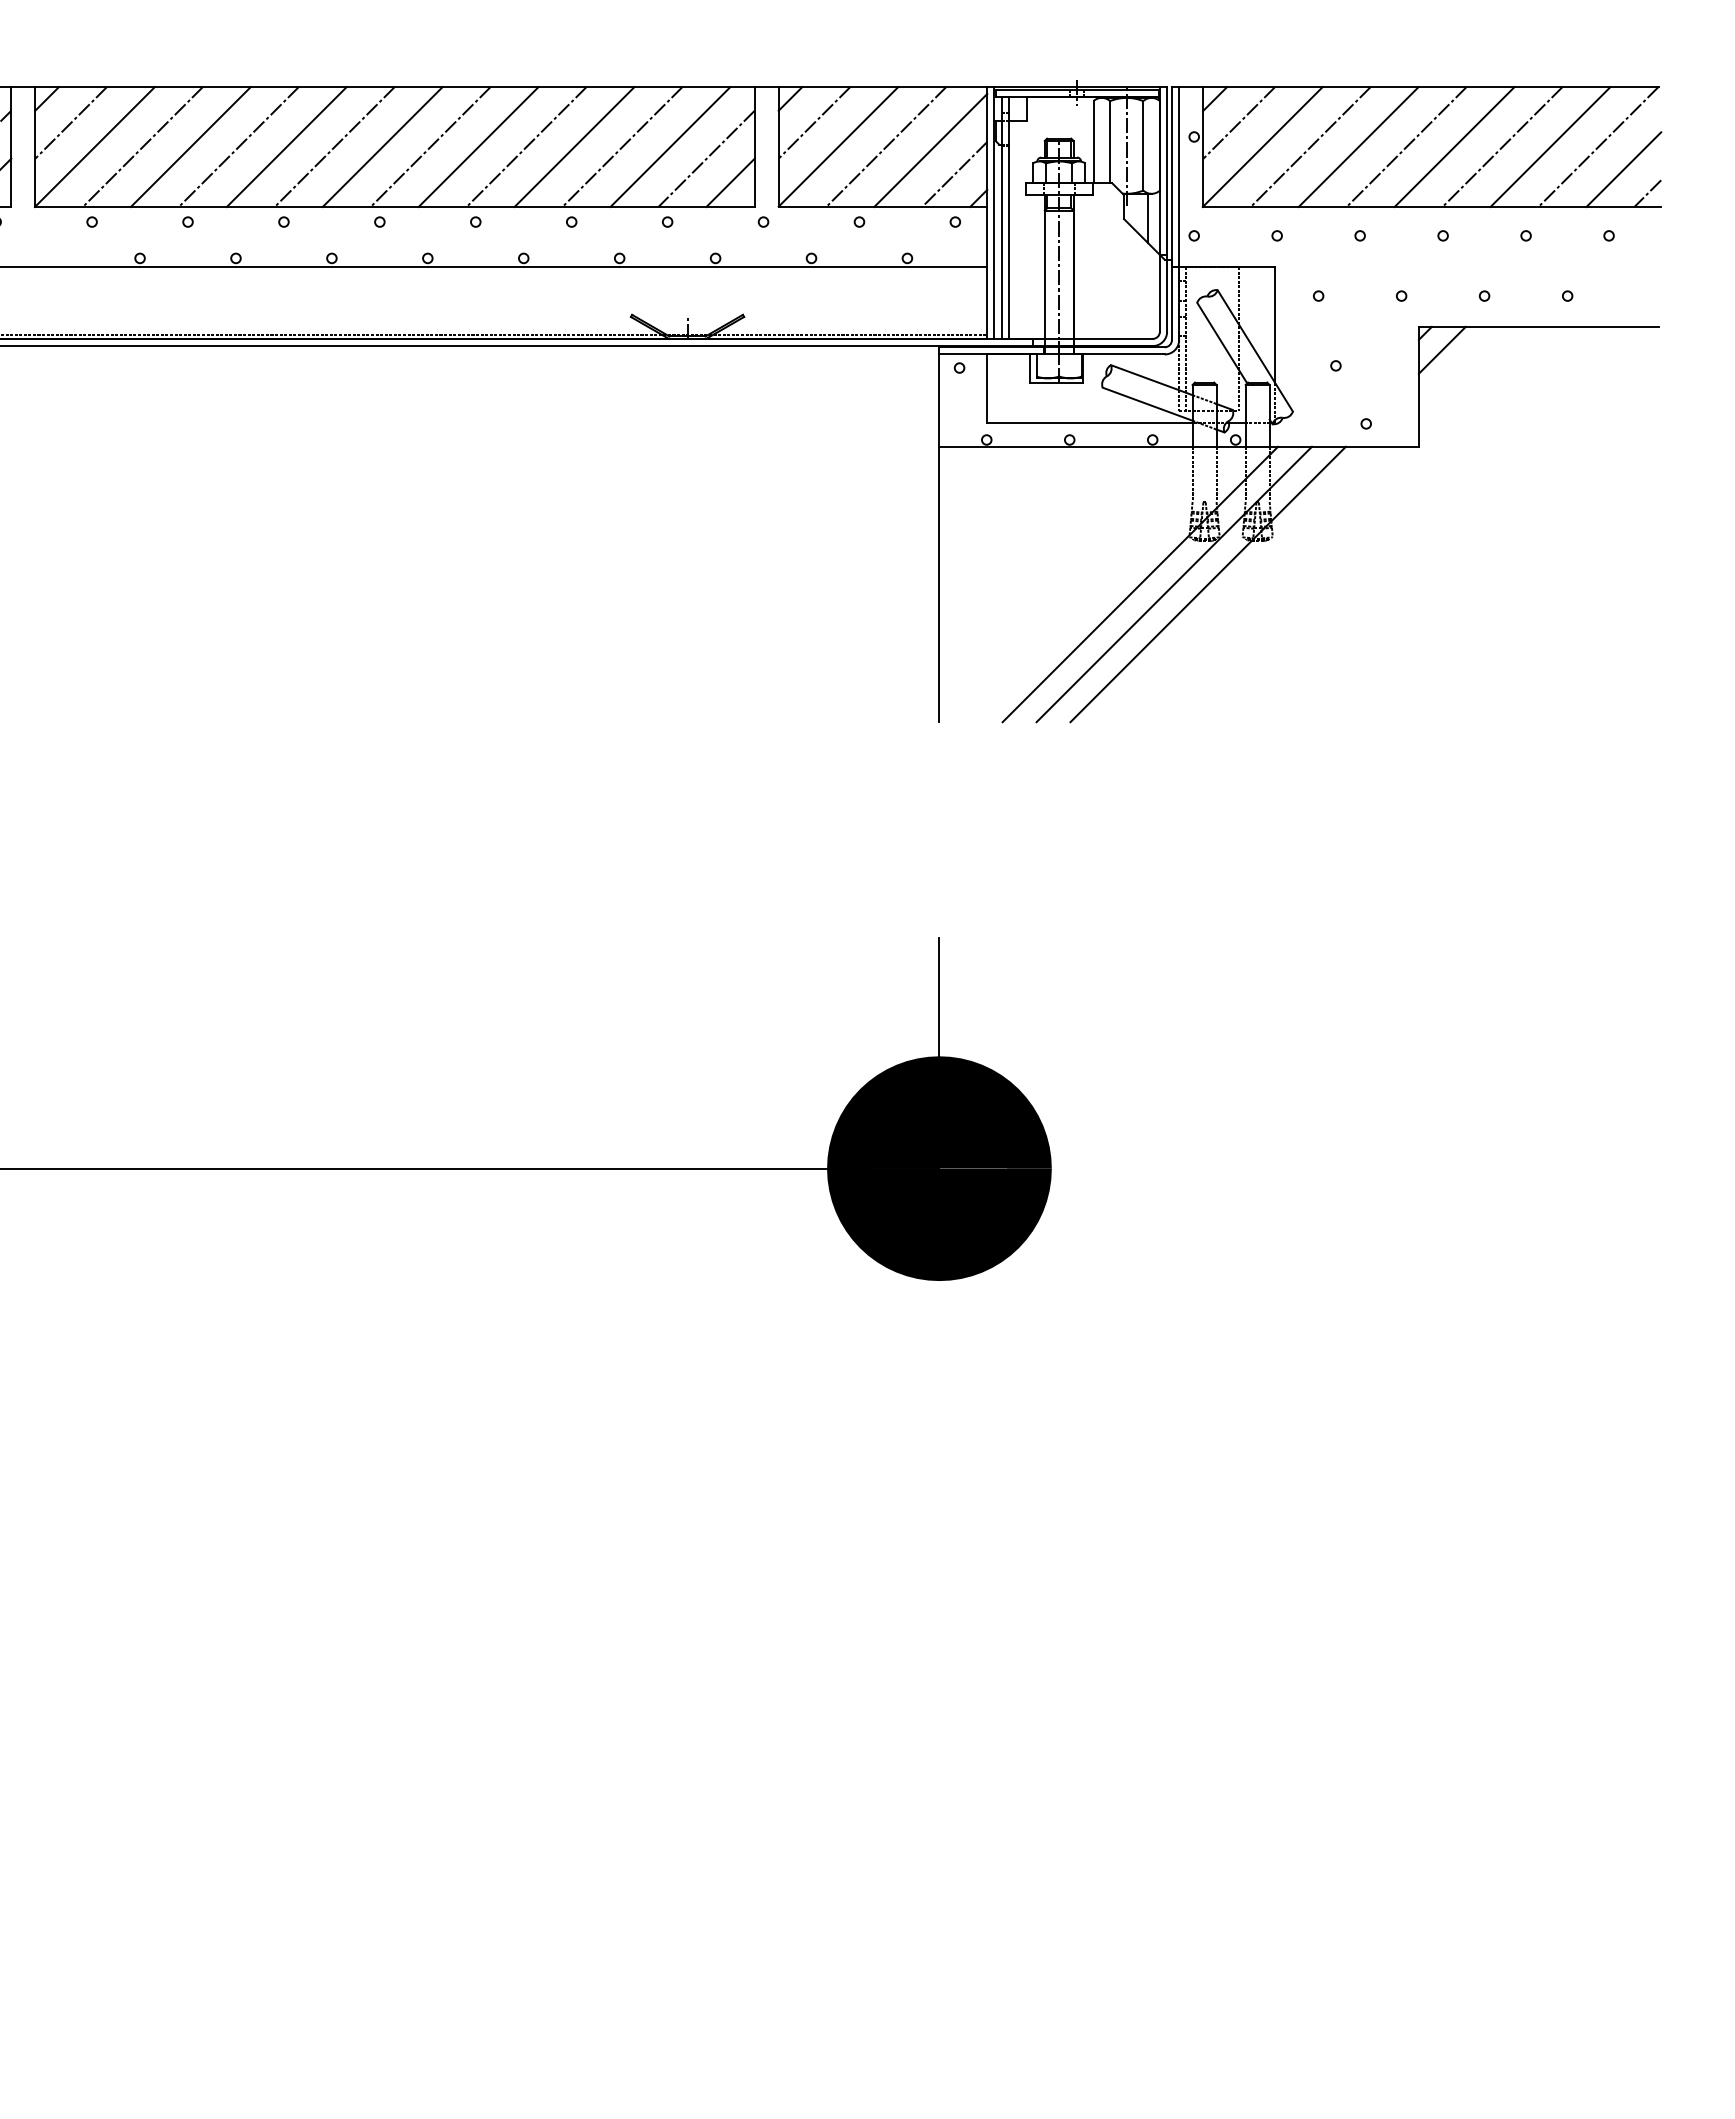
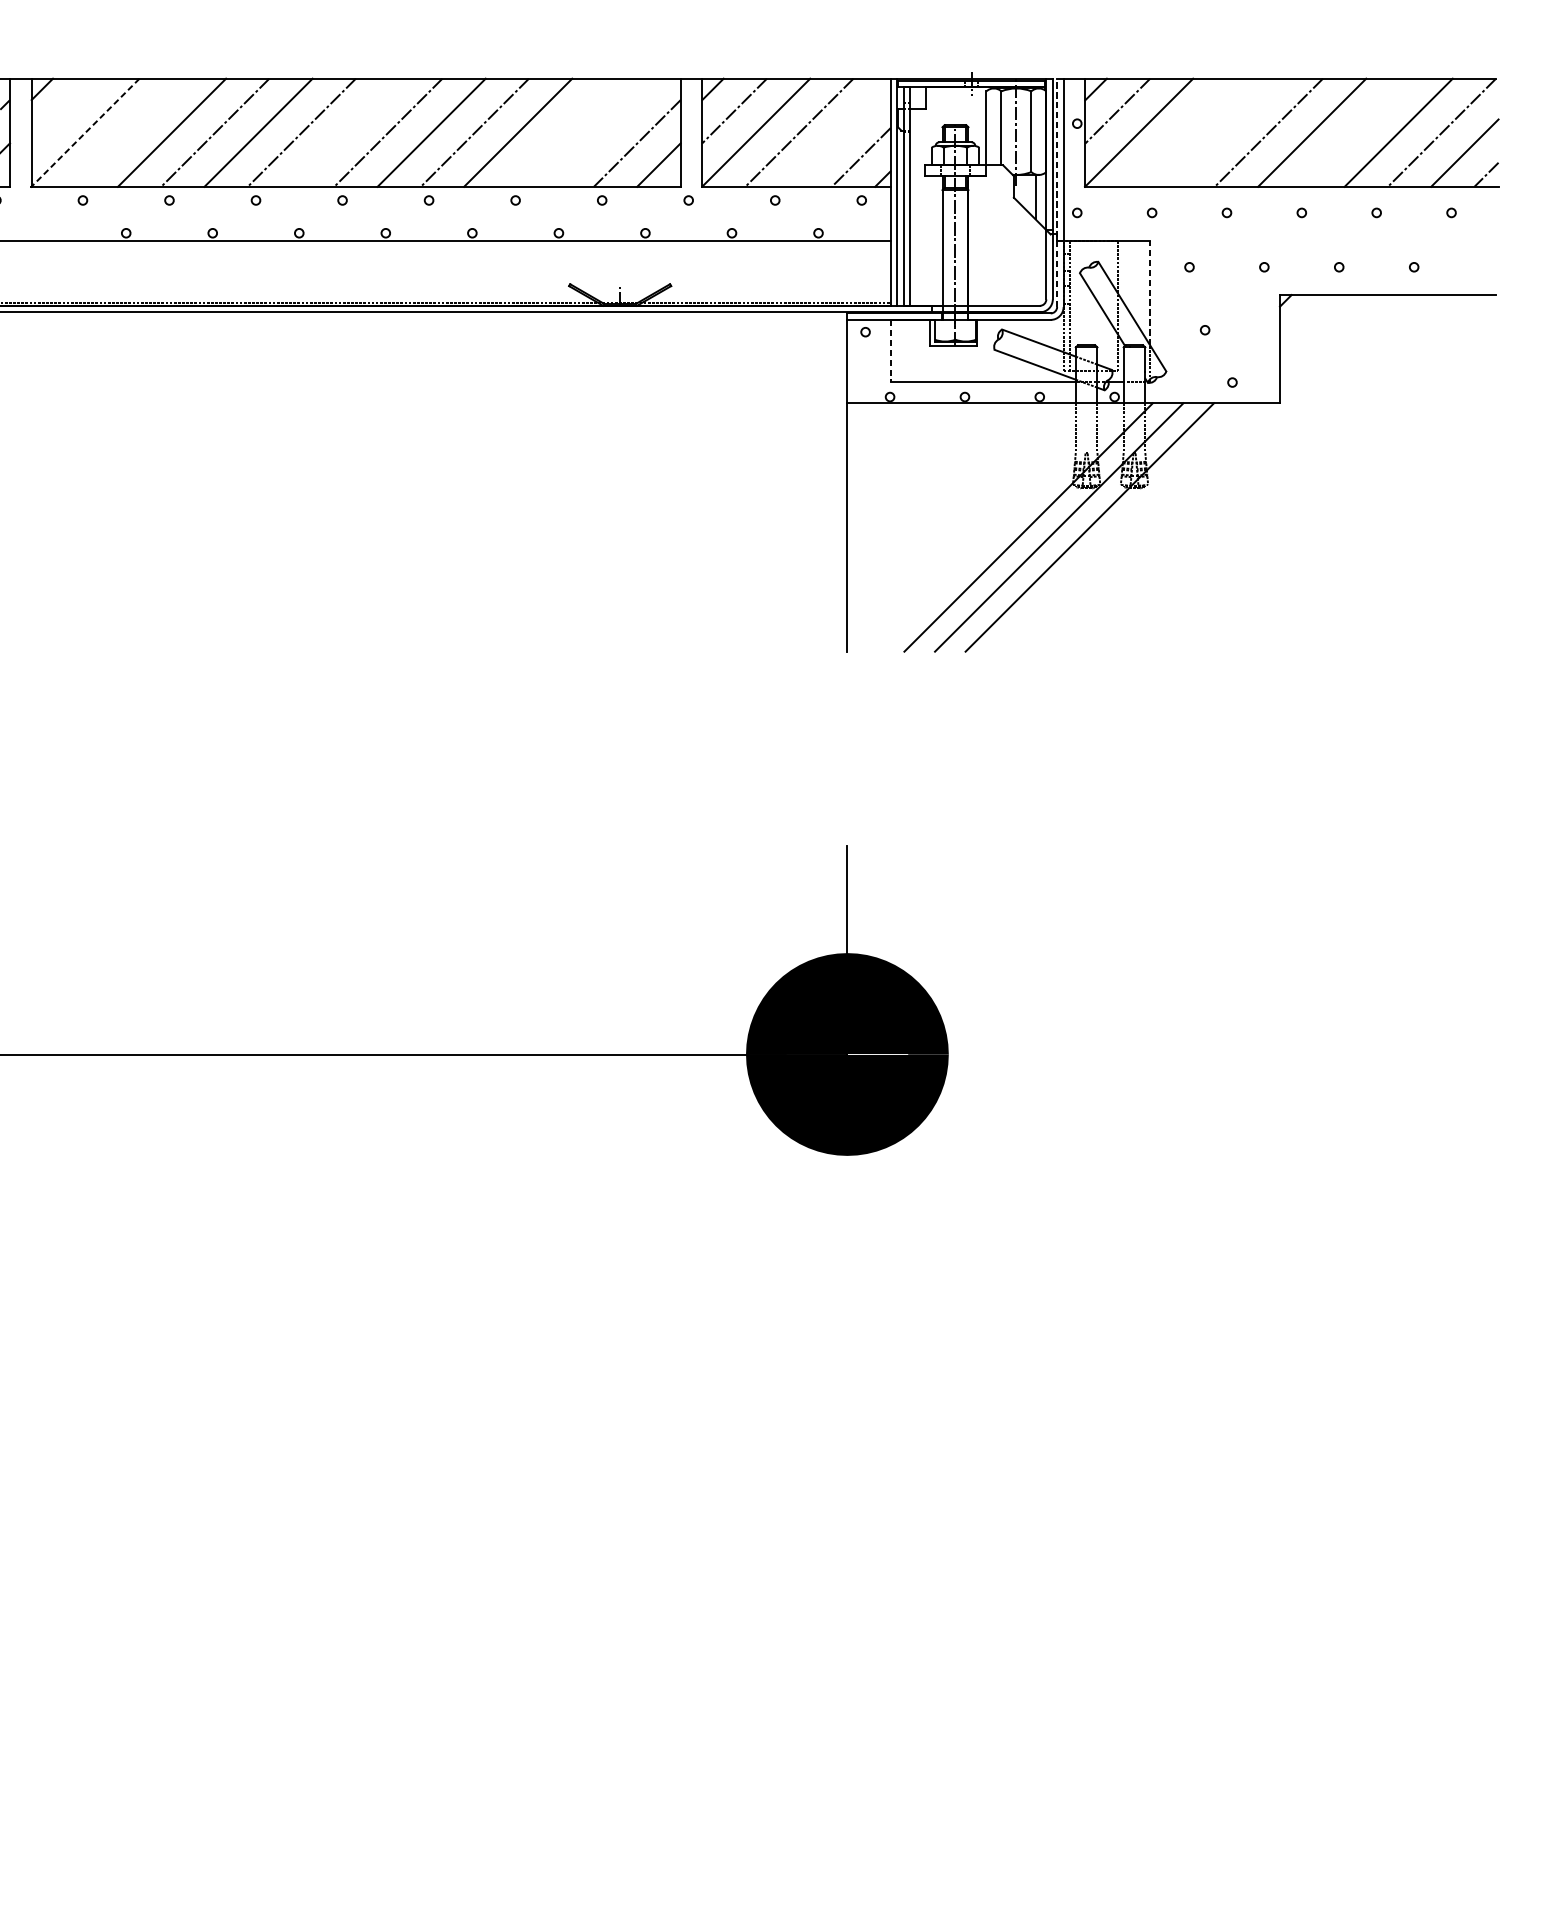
line: (70, 122) -> (63, 110), removed
line: (95, 146) -> (86, 132), solid -> dashed
line: (142, 147) -> (128, 133), removed
line: (382, 147) -> (344, 133), removed
line: (622, 147) -> (561, 133), removed
line: (670, 147) -> (604, 133), removed
line: (1310, 147) -> (1182, 133), removed
line: (1358, 147) -> (1225, 133), removed
line: (1502, 147) -> (1355, 133), removed
line: (930, 150) -> (839, 135), removed
line: (1171, 213) -> (1056, 192), solid -> dashed
line: (1275, 324) -> (1150, 292), solid -> dashed
line: (1441, 349) -> (1300, 315), removed
line: (987, 389) -> (890, 351), solid -> dashed

